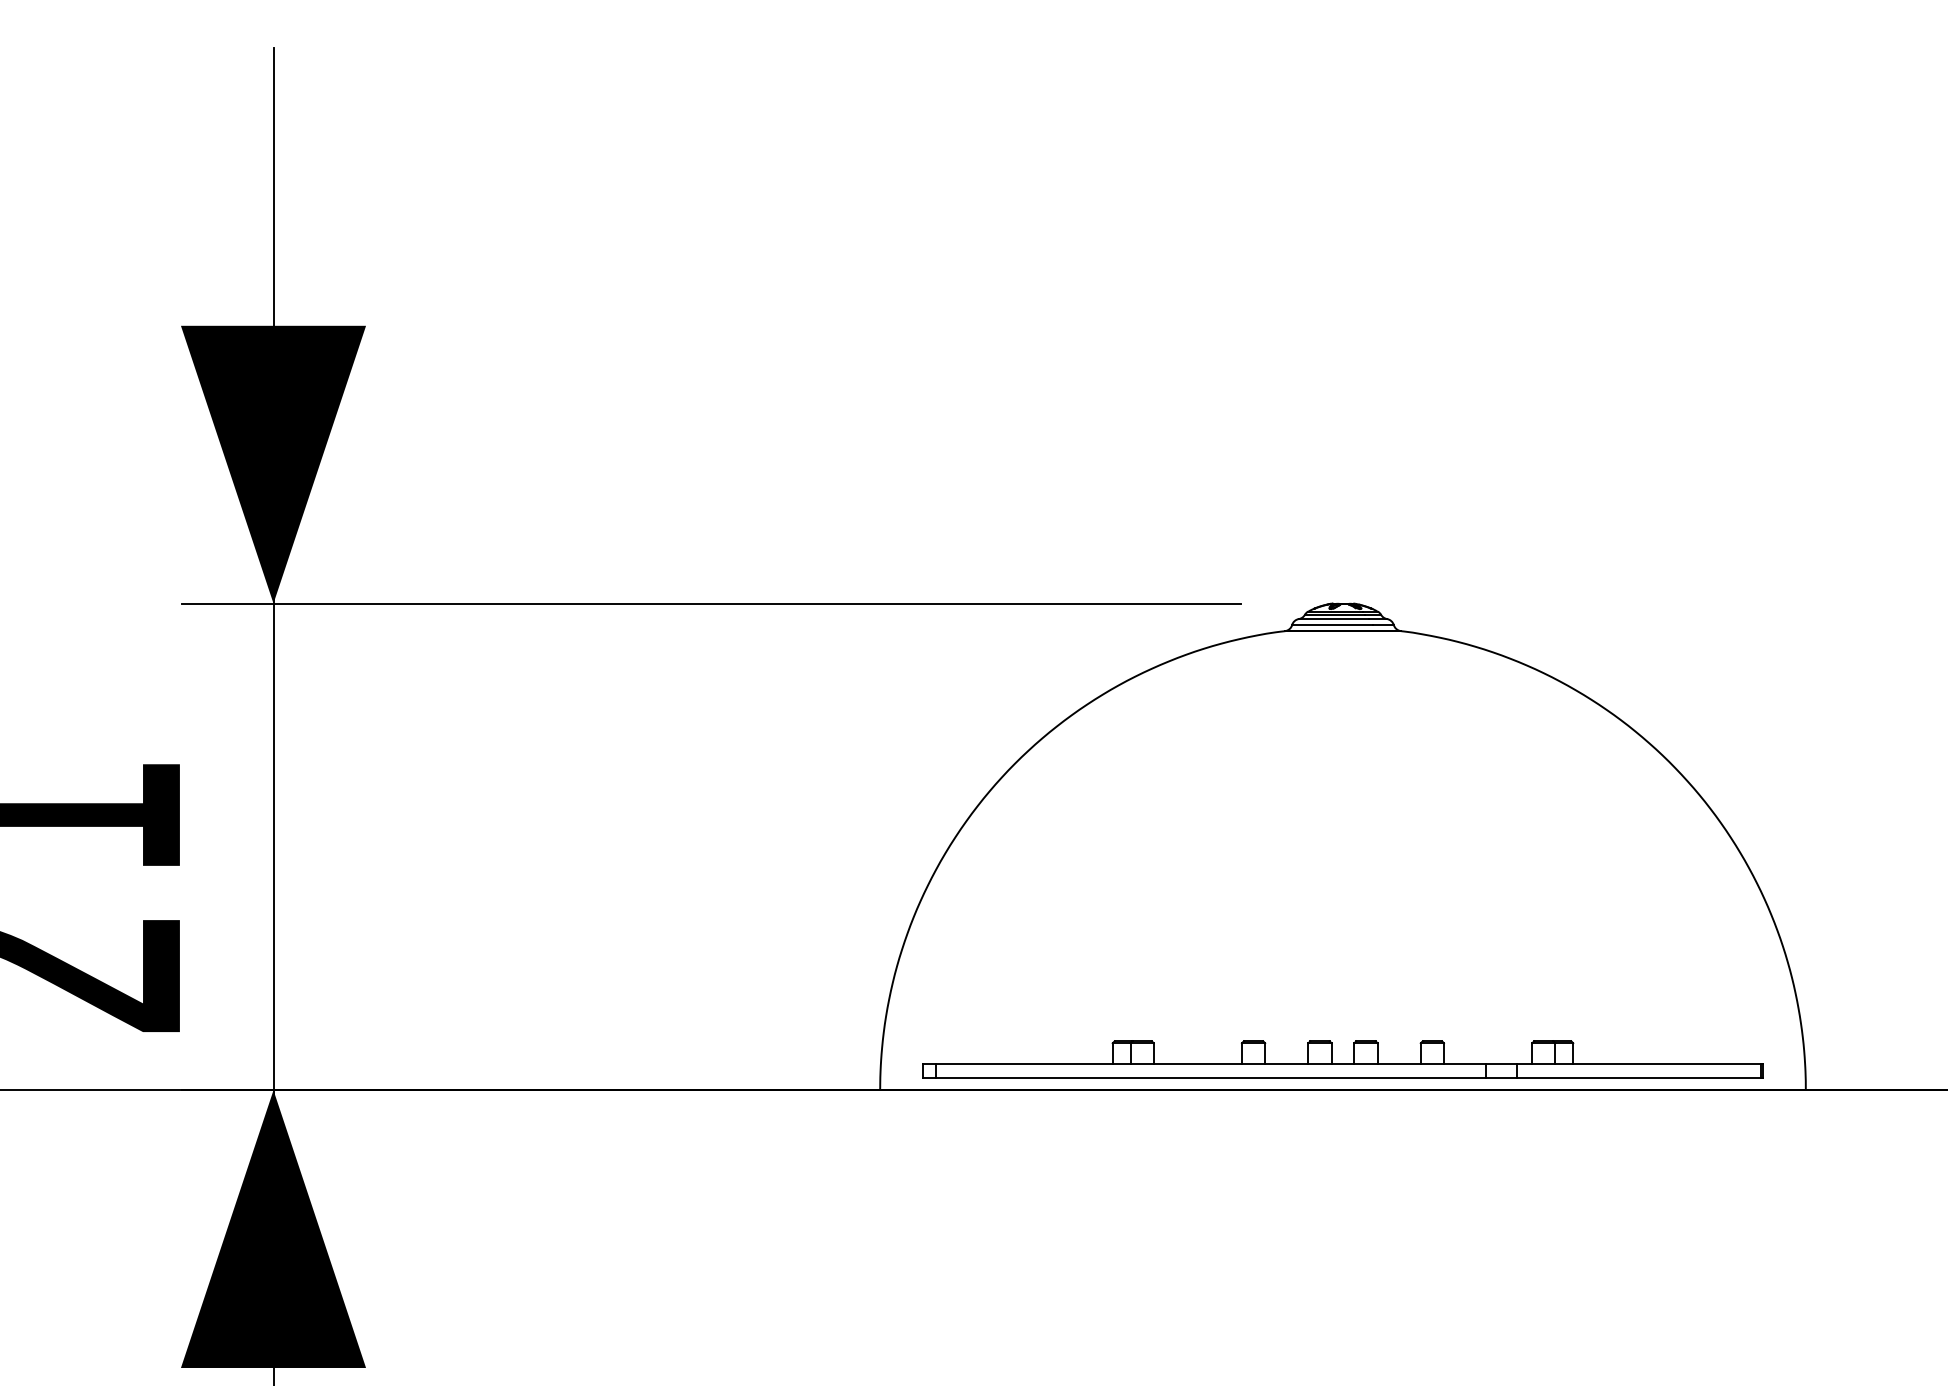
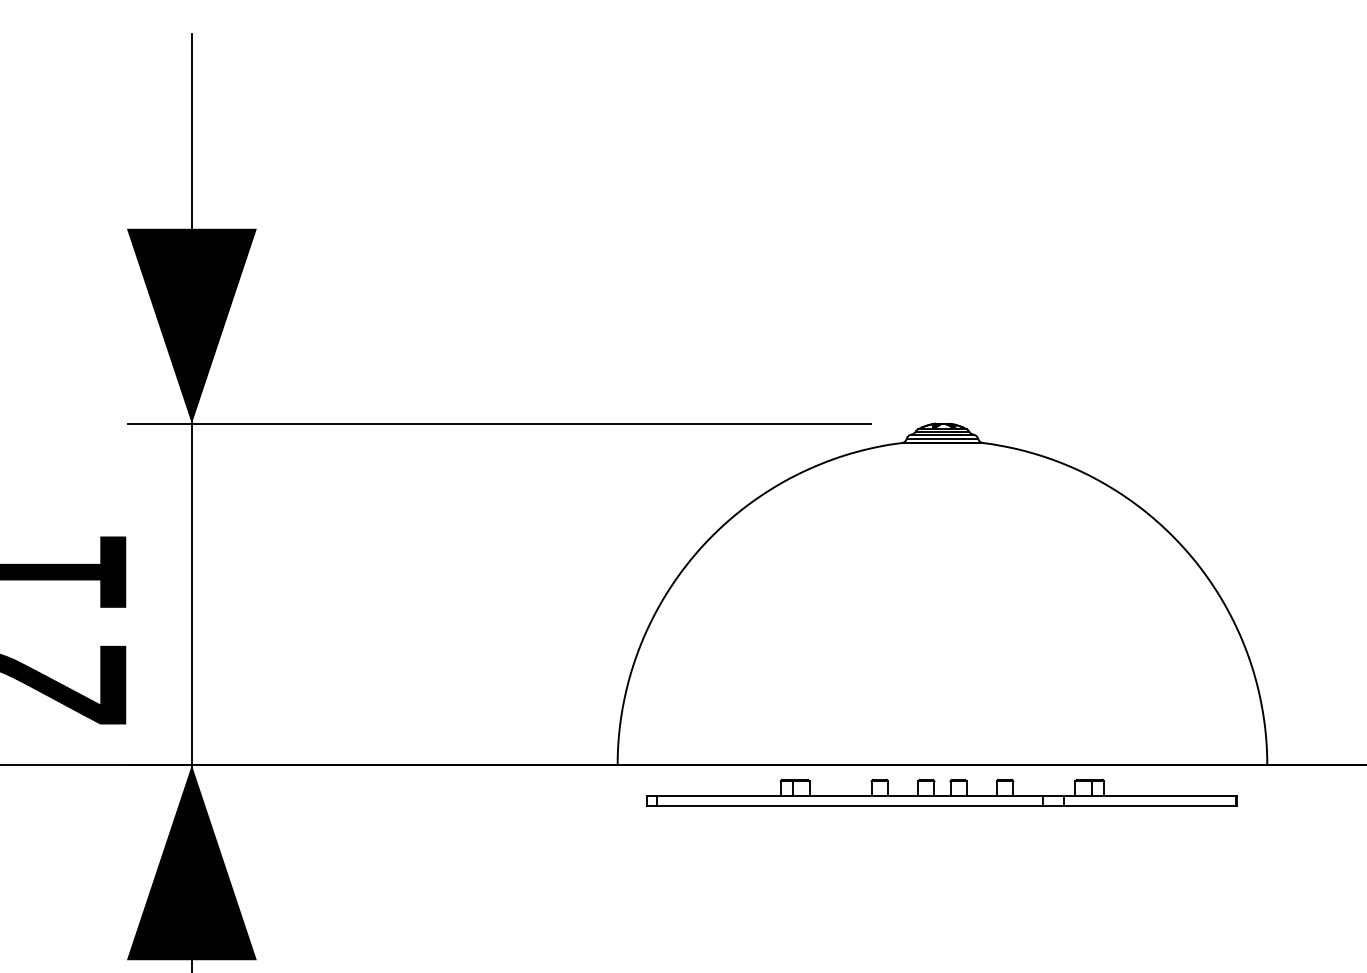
part: (1341, 1059) -> (941, 792), moved

